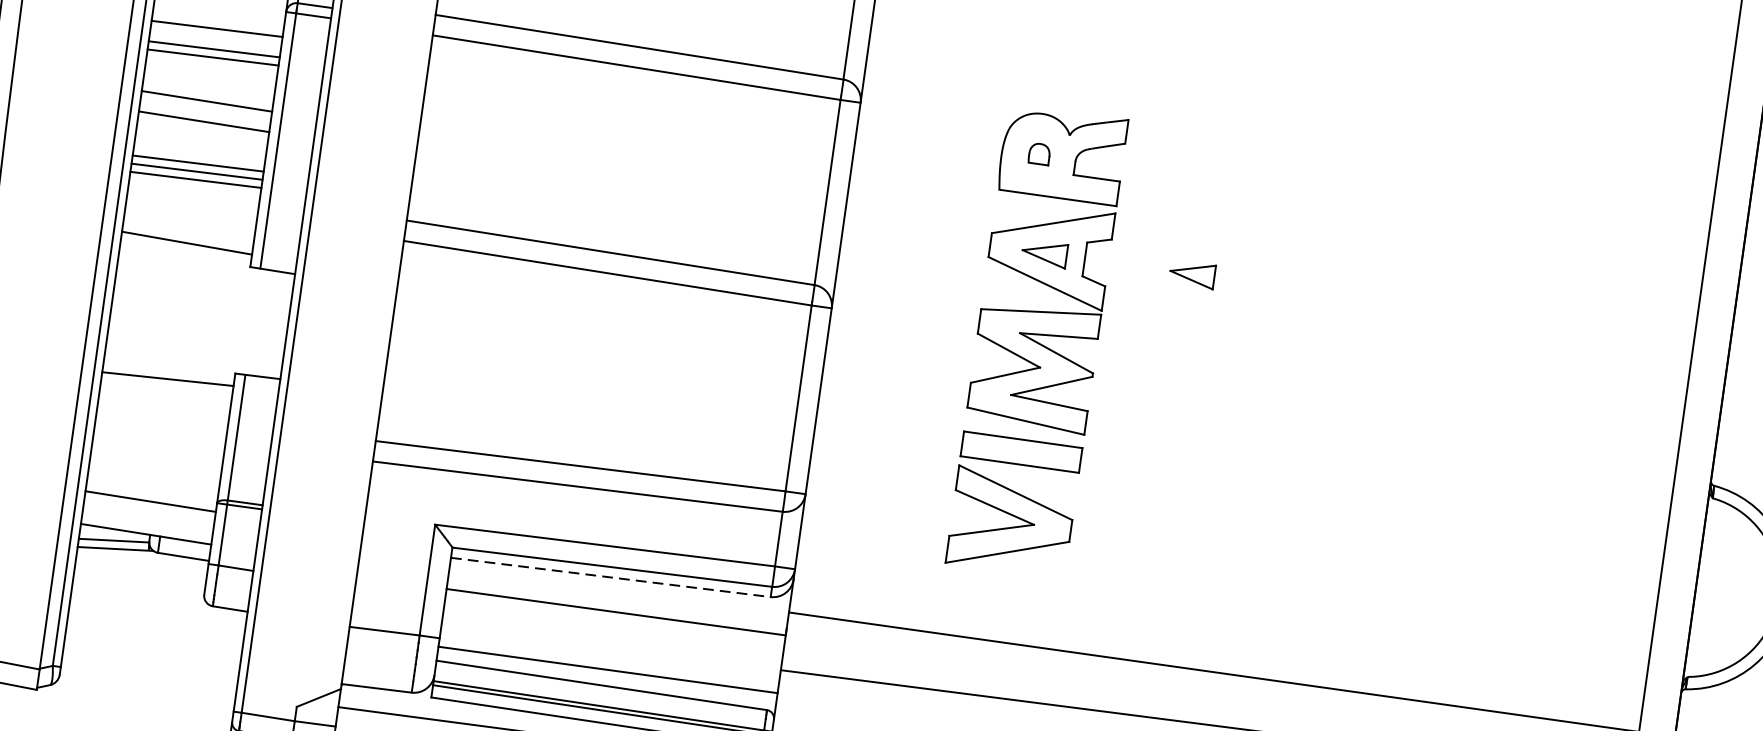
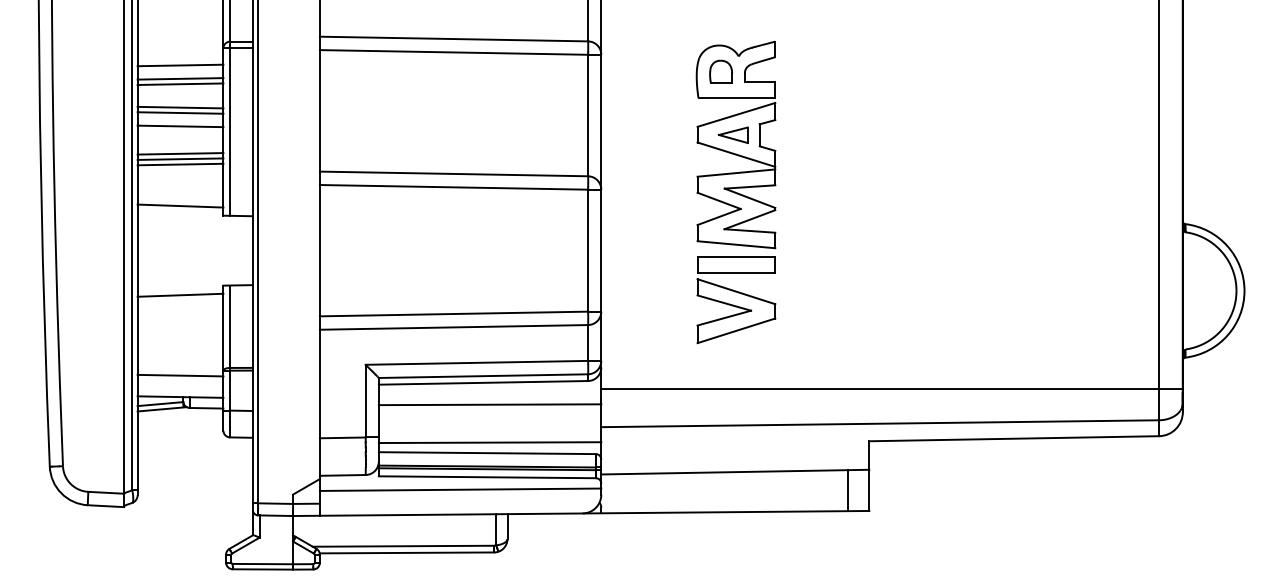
line: (208, 92) -> (180, 107), added
part: (1038, 153) -> (720, 71), size x1.67
part: (1192, 273) -> (830, 134), removed
line: (610, 576) -> (483, 382), dashed -> solid

